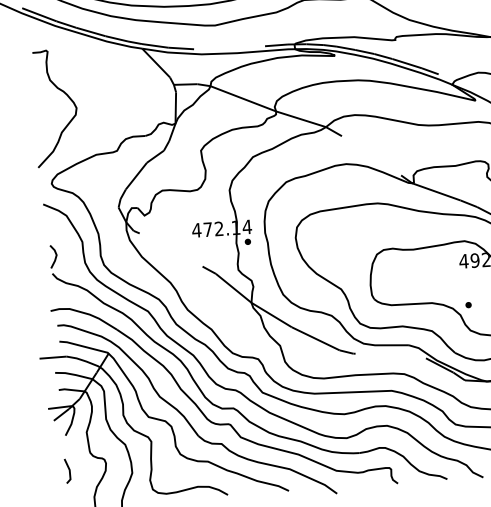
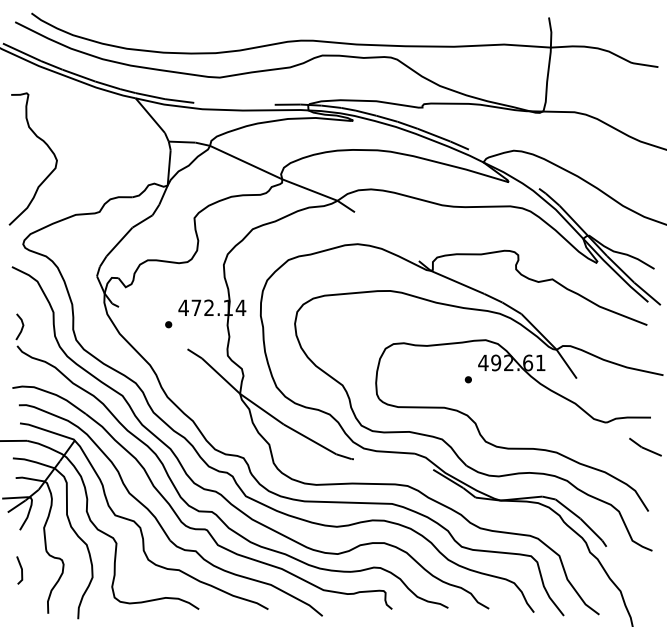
part: (247, 241) -> (168, 324), moved
part: (467, 304) -> (467, 379), moved

